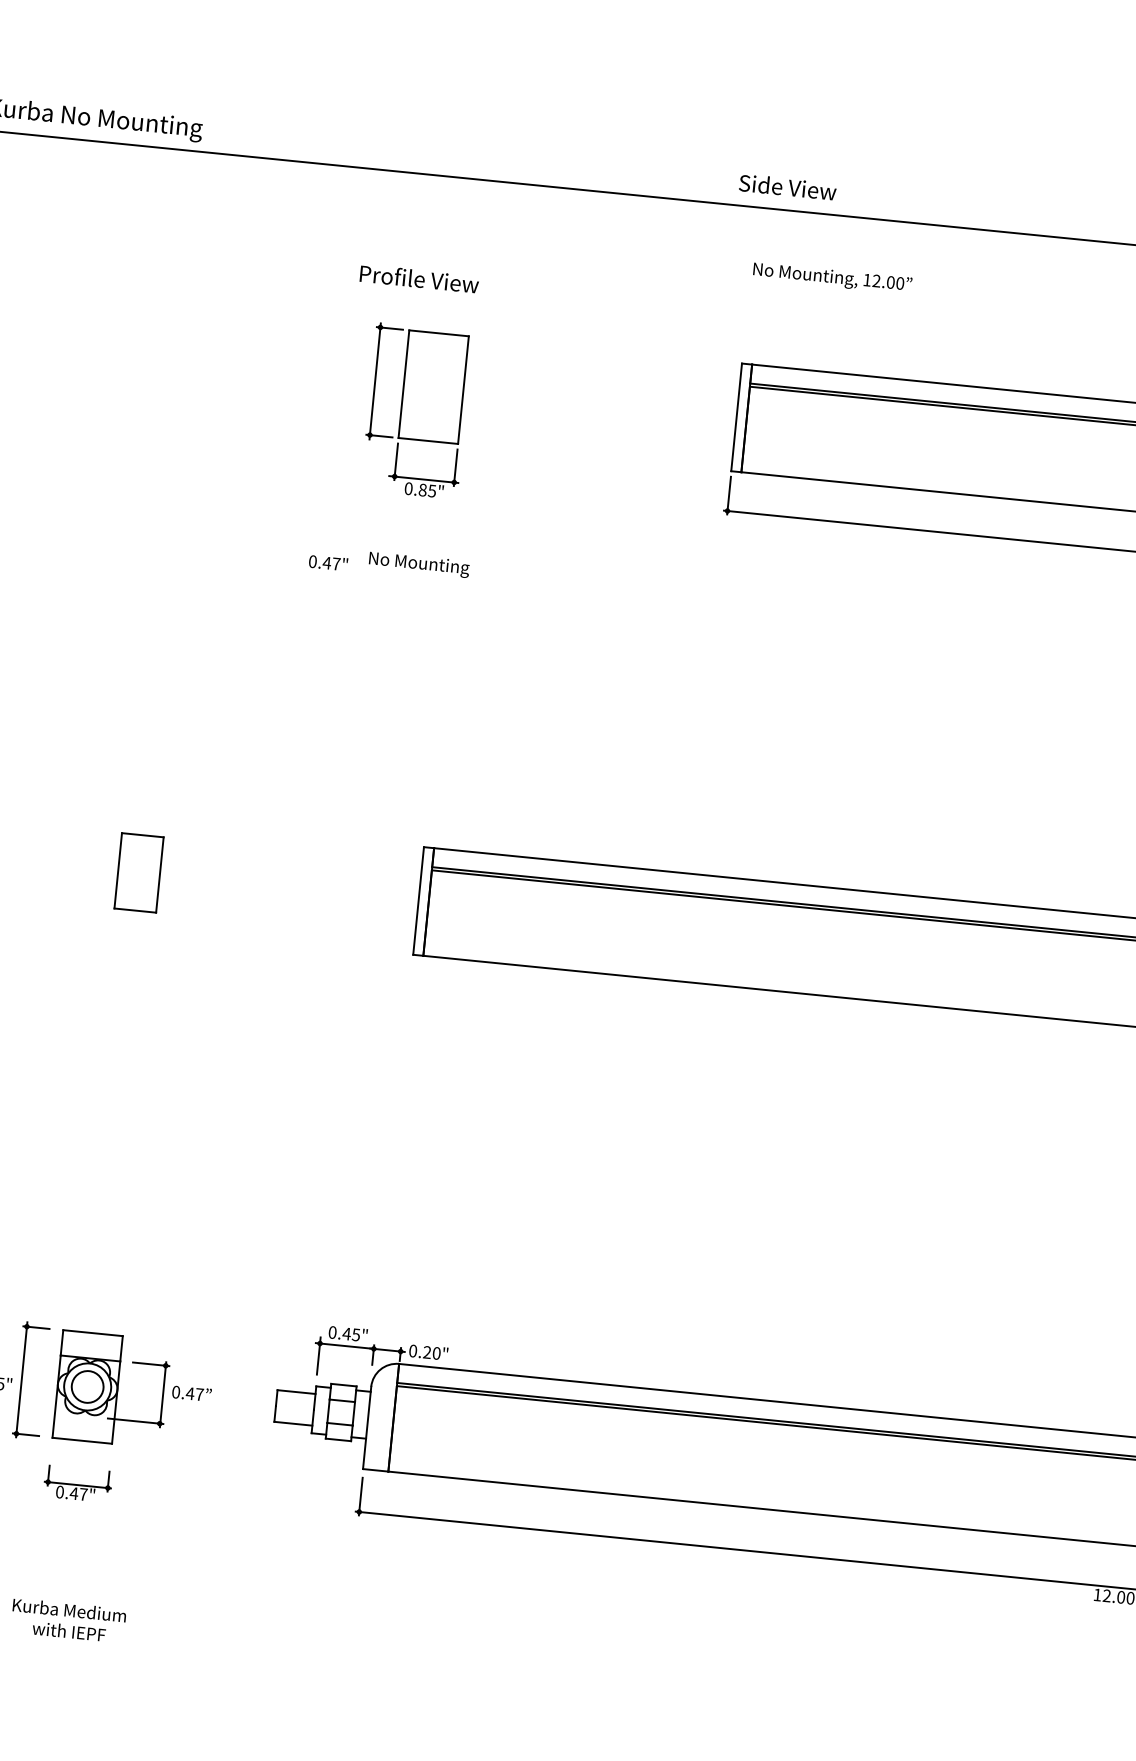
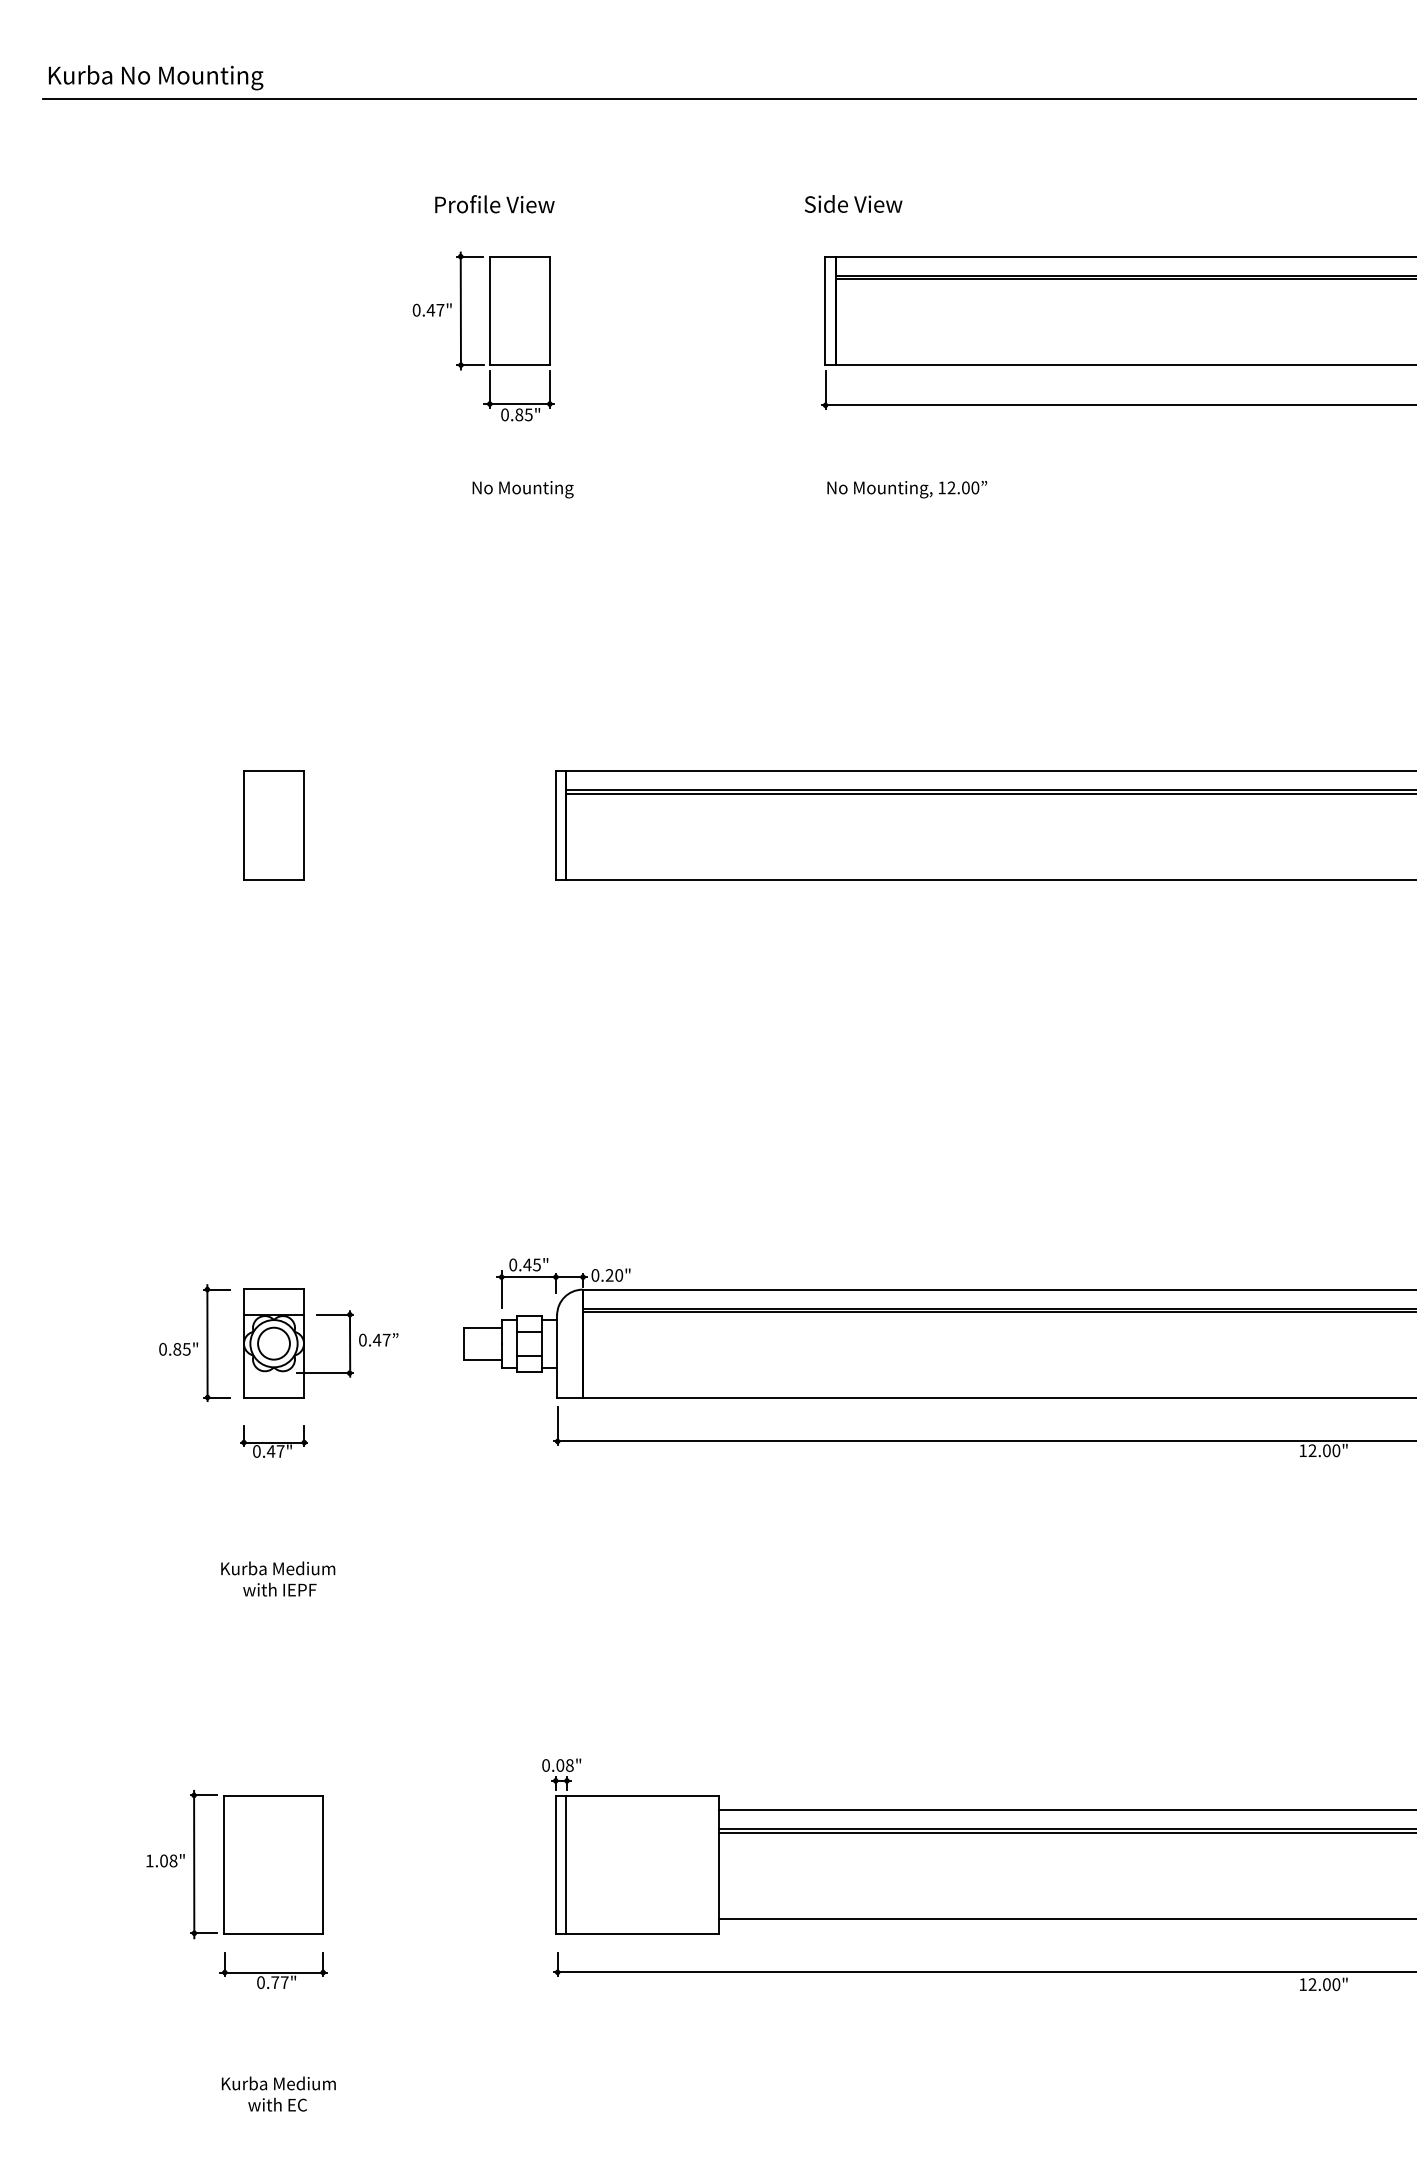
text: (787, 186) -> (853, 203), moved
text: (832, 278) -> (907, 489), moved
text: (327, 562) -> (431, 309), moved
part: (138, 873) -> (273, 825), size x1.43

